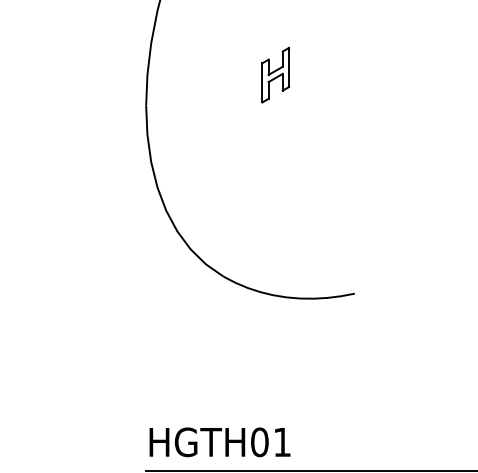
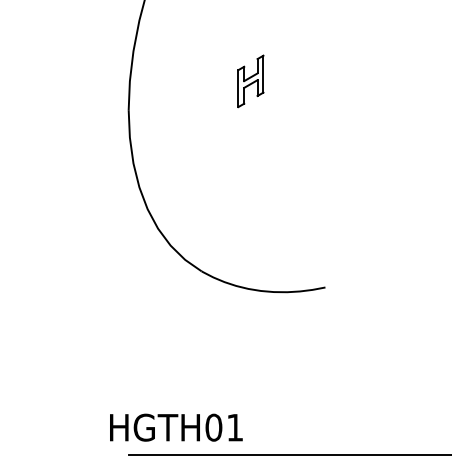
text: (220, 442) -> (176, 427), moved

